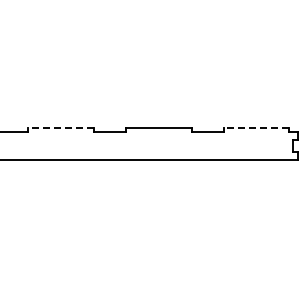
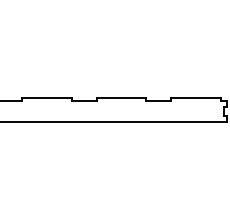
line: (61, 127) -> (47, 97), dashed -> solid
line: (256, 127) -> (195, 97), dashed -> solid

